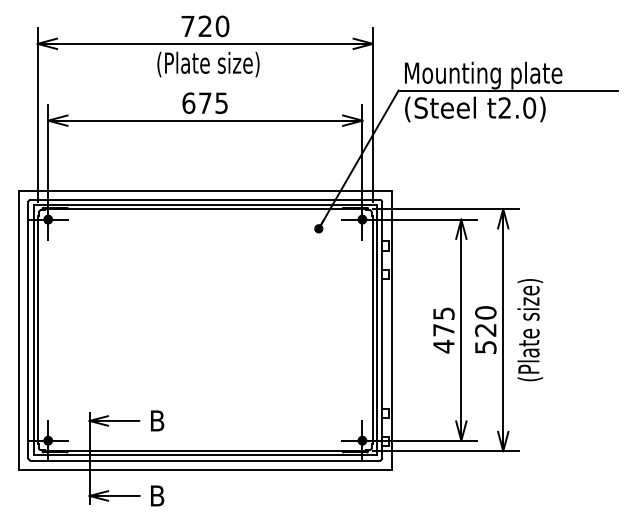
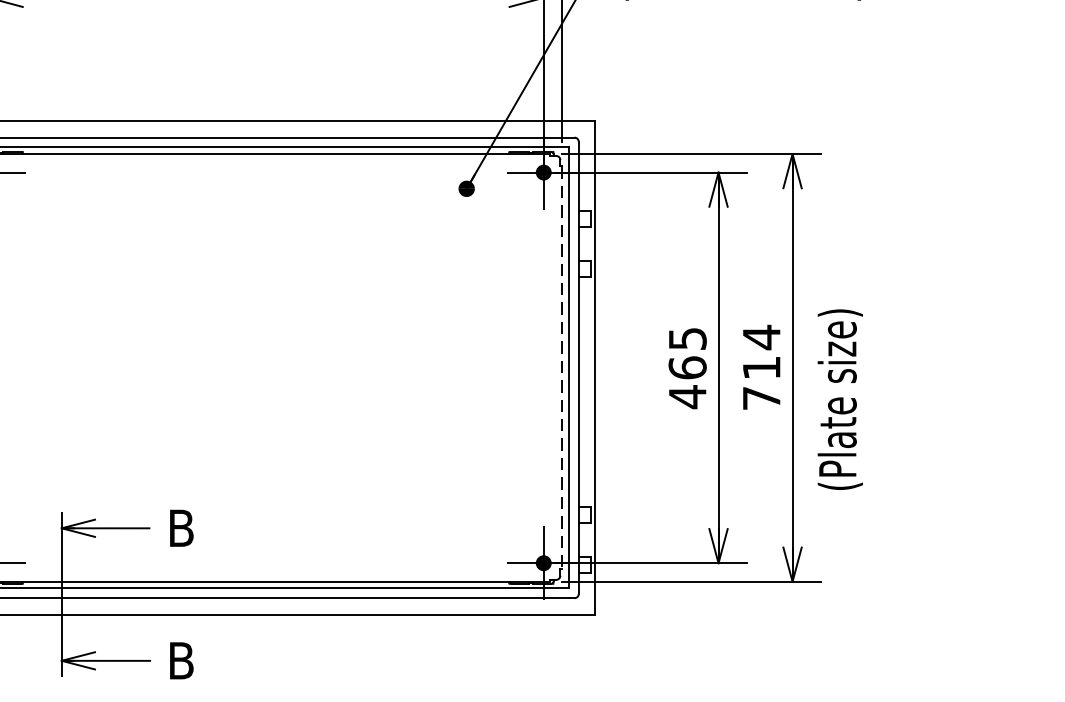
text: (443, 329) -> (686, 366), 475 -> 465
text: (485, 329) -> (761, 366), 520 -> 714
line: (372, 330) -> (561, 368), solid -> dashed
text: (530, 330) -> (840, 400), moved

